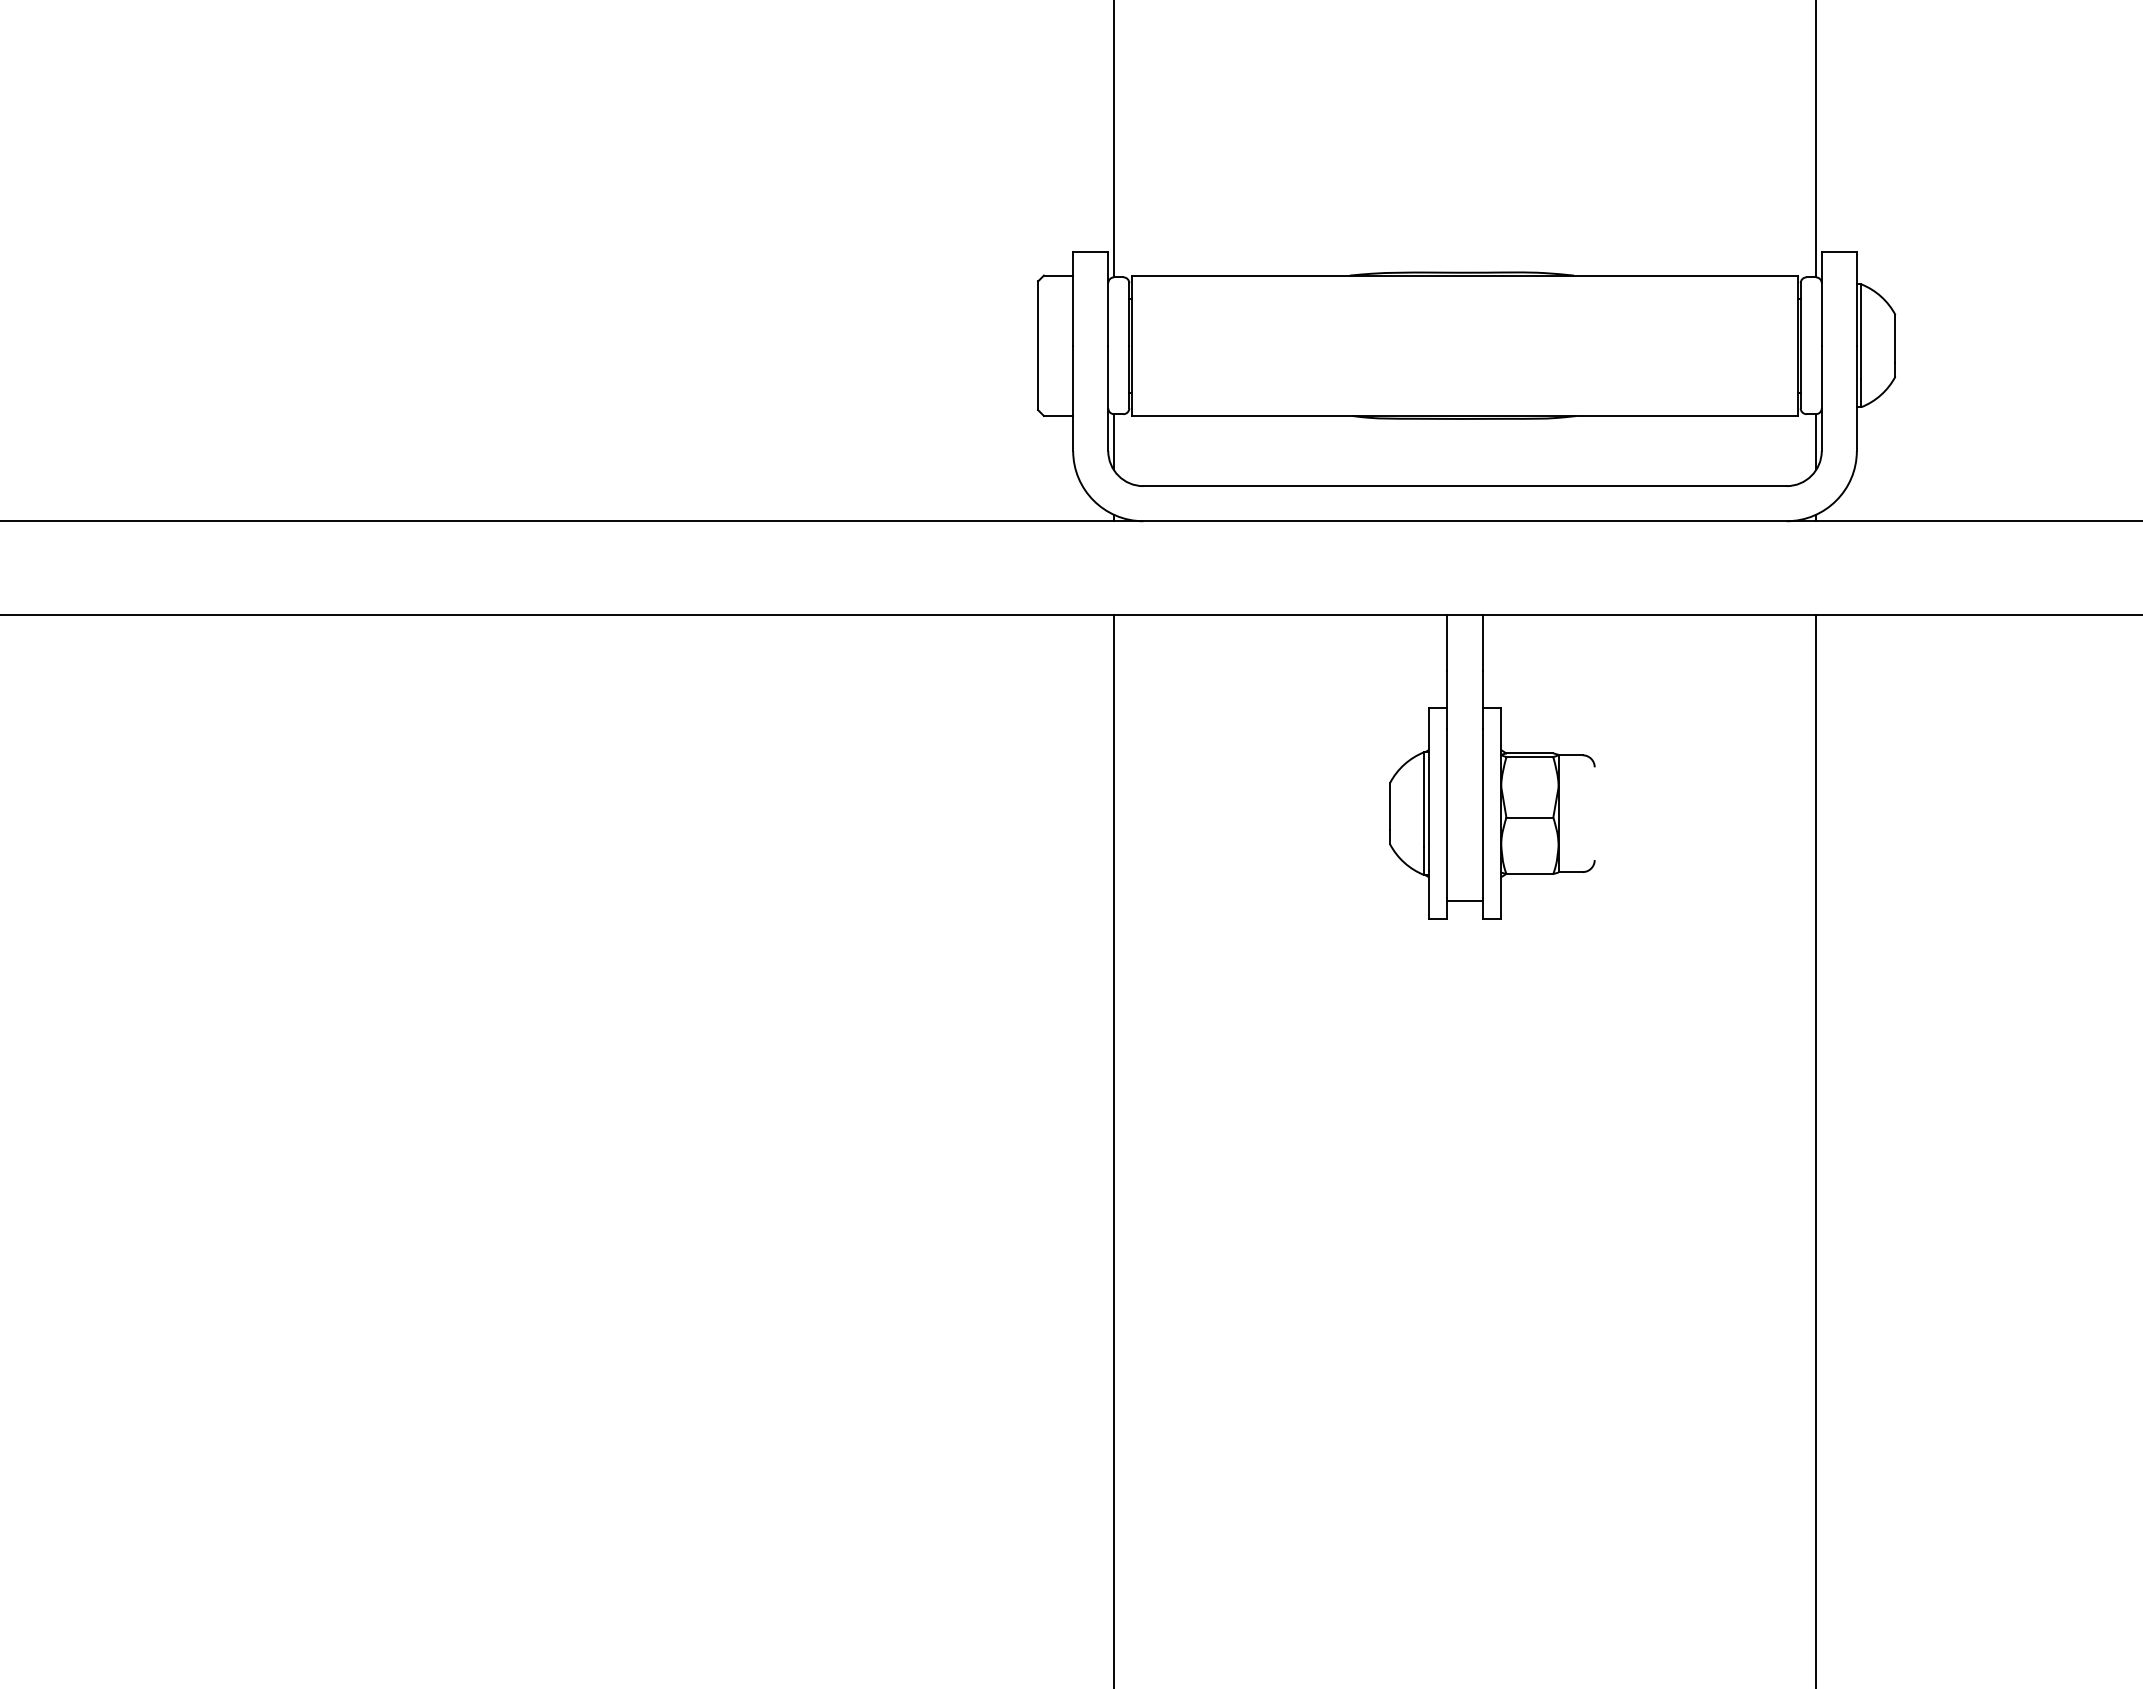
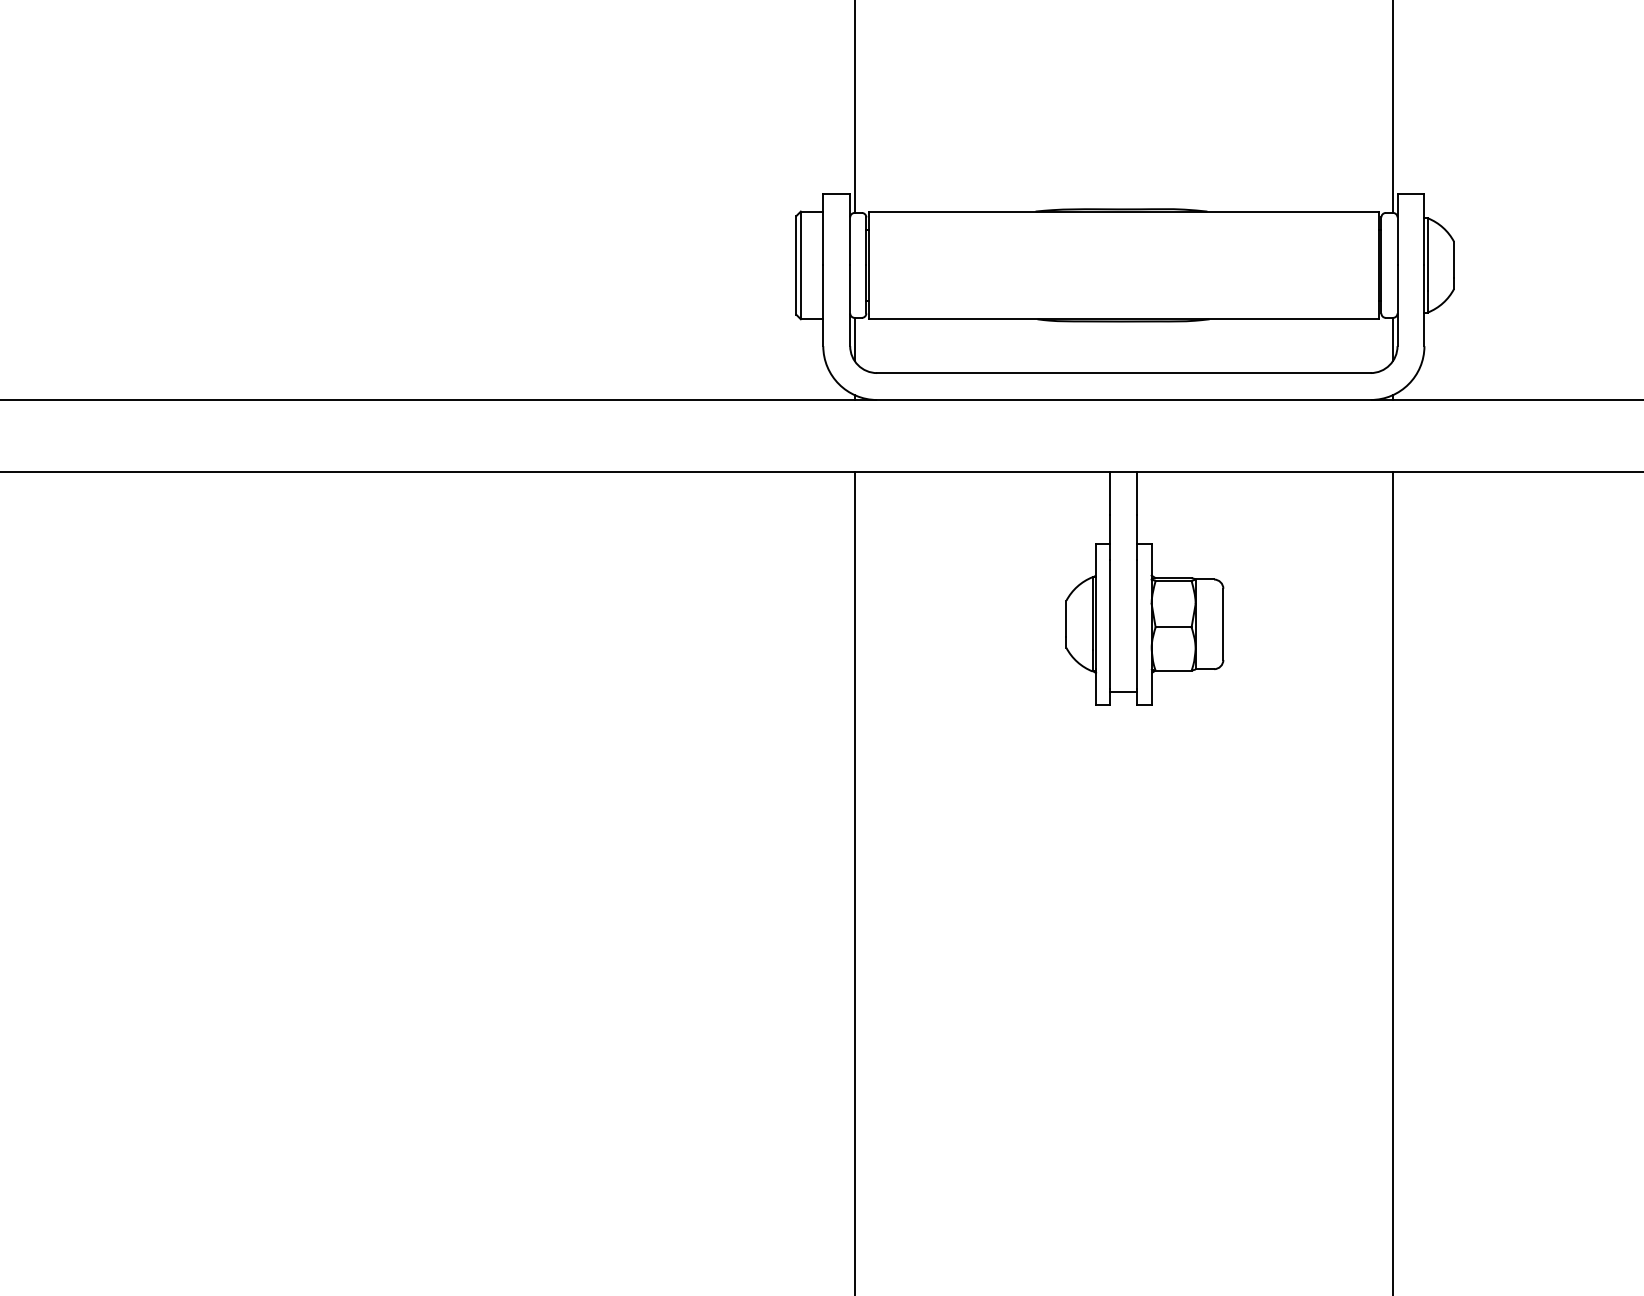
line: (1043, 345) -> (800, 265), added
line: (1594, 813) -> (1223, 624), added

